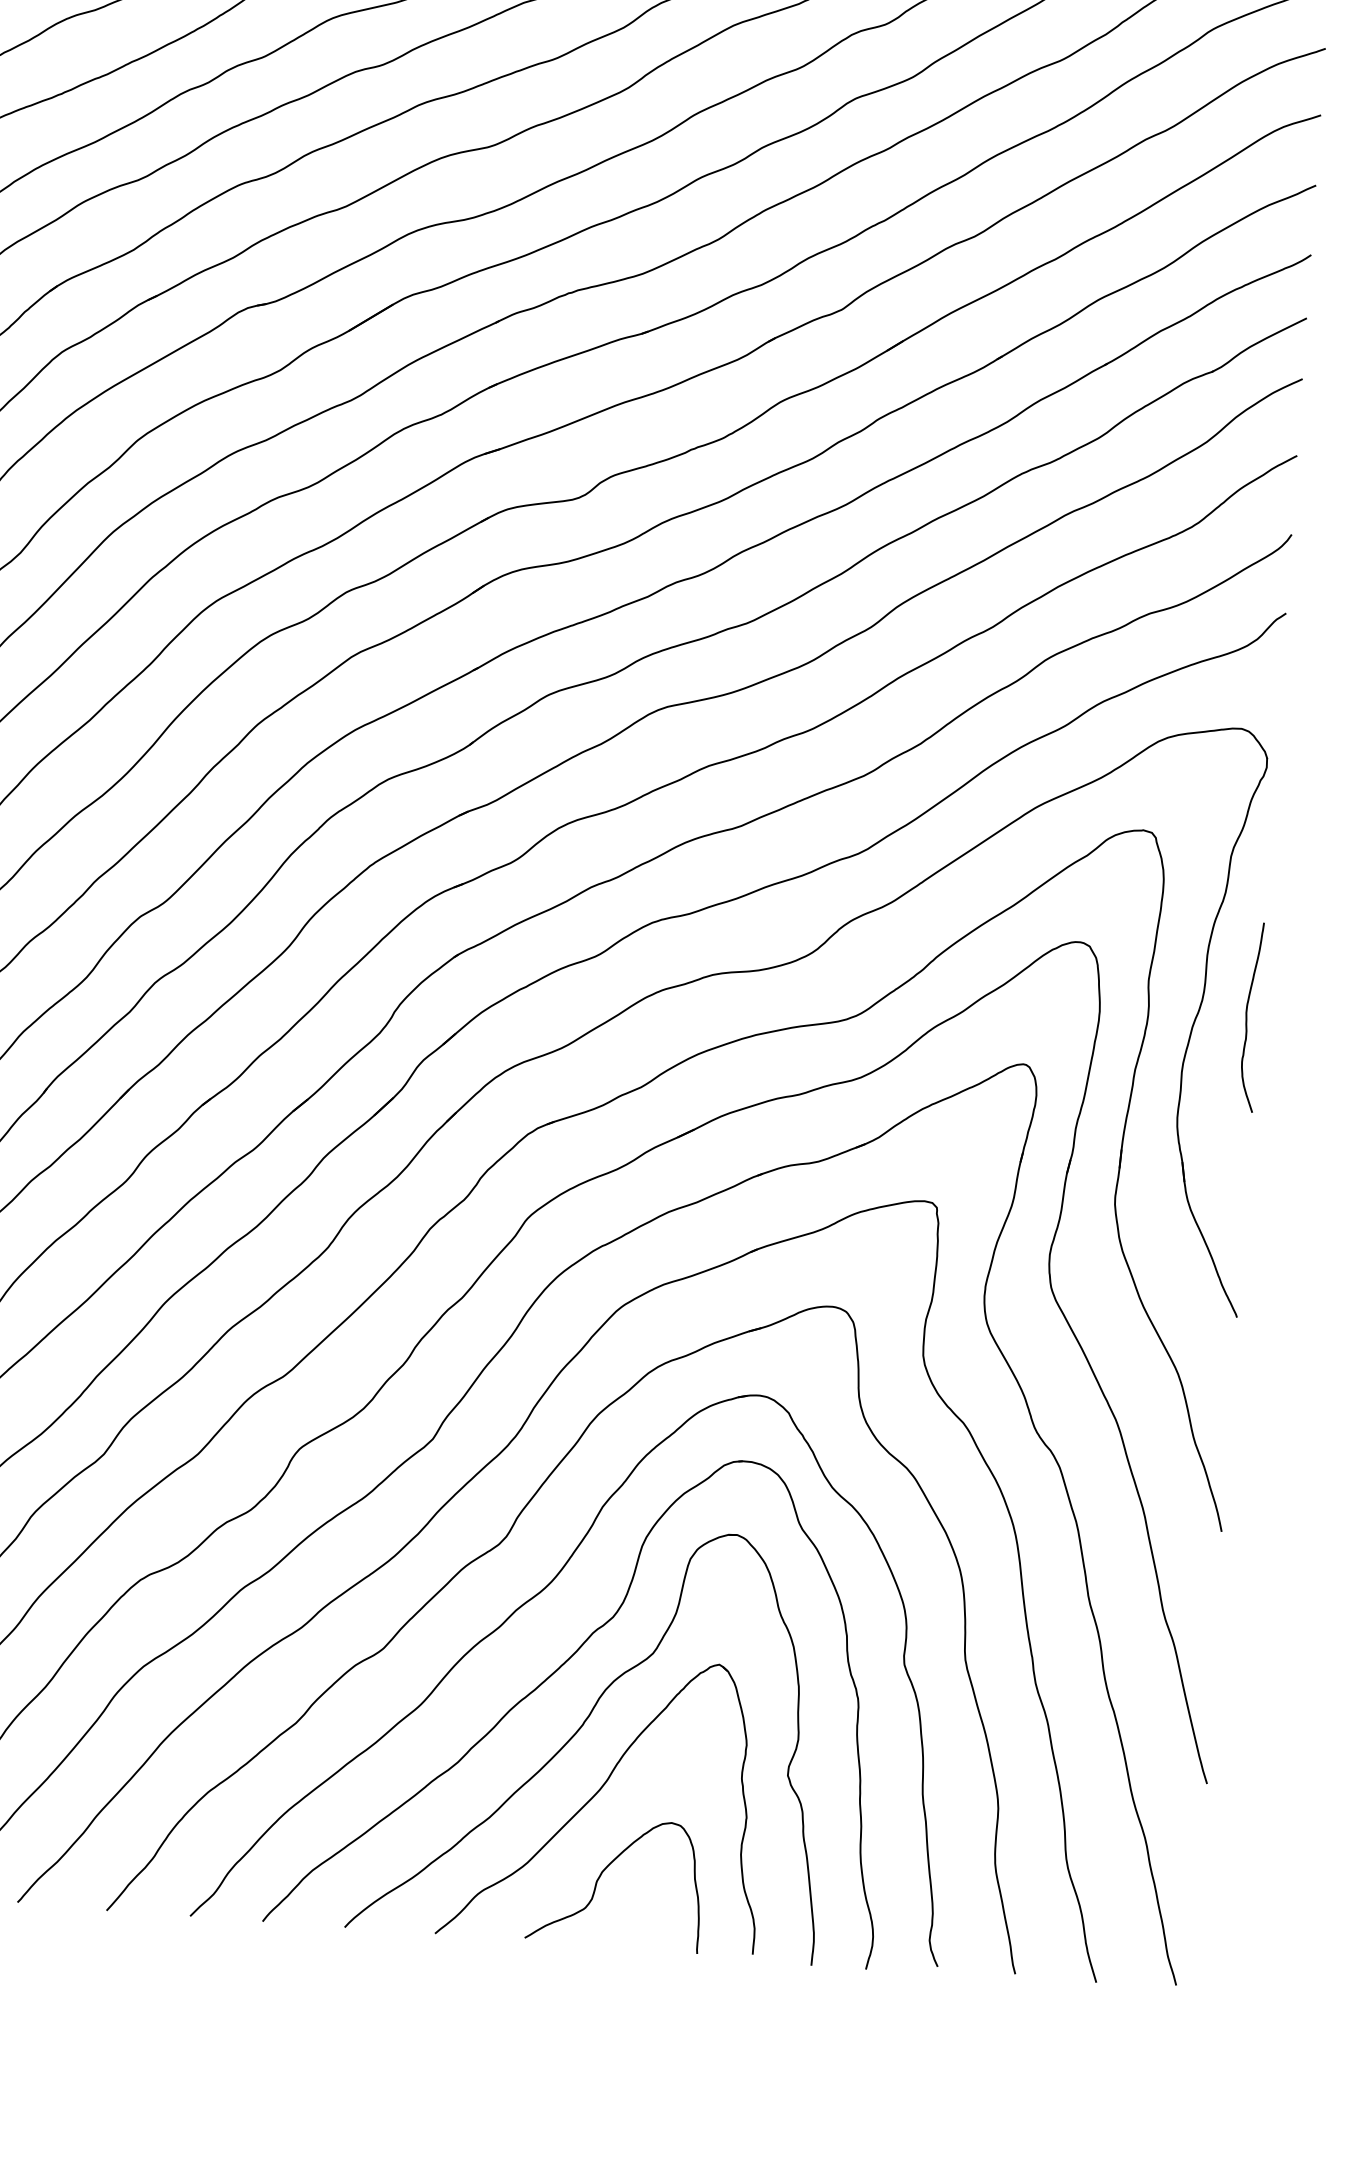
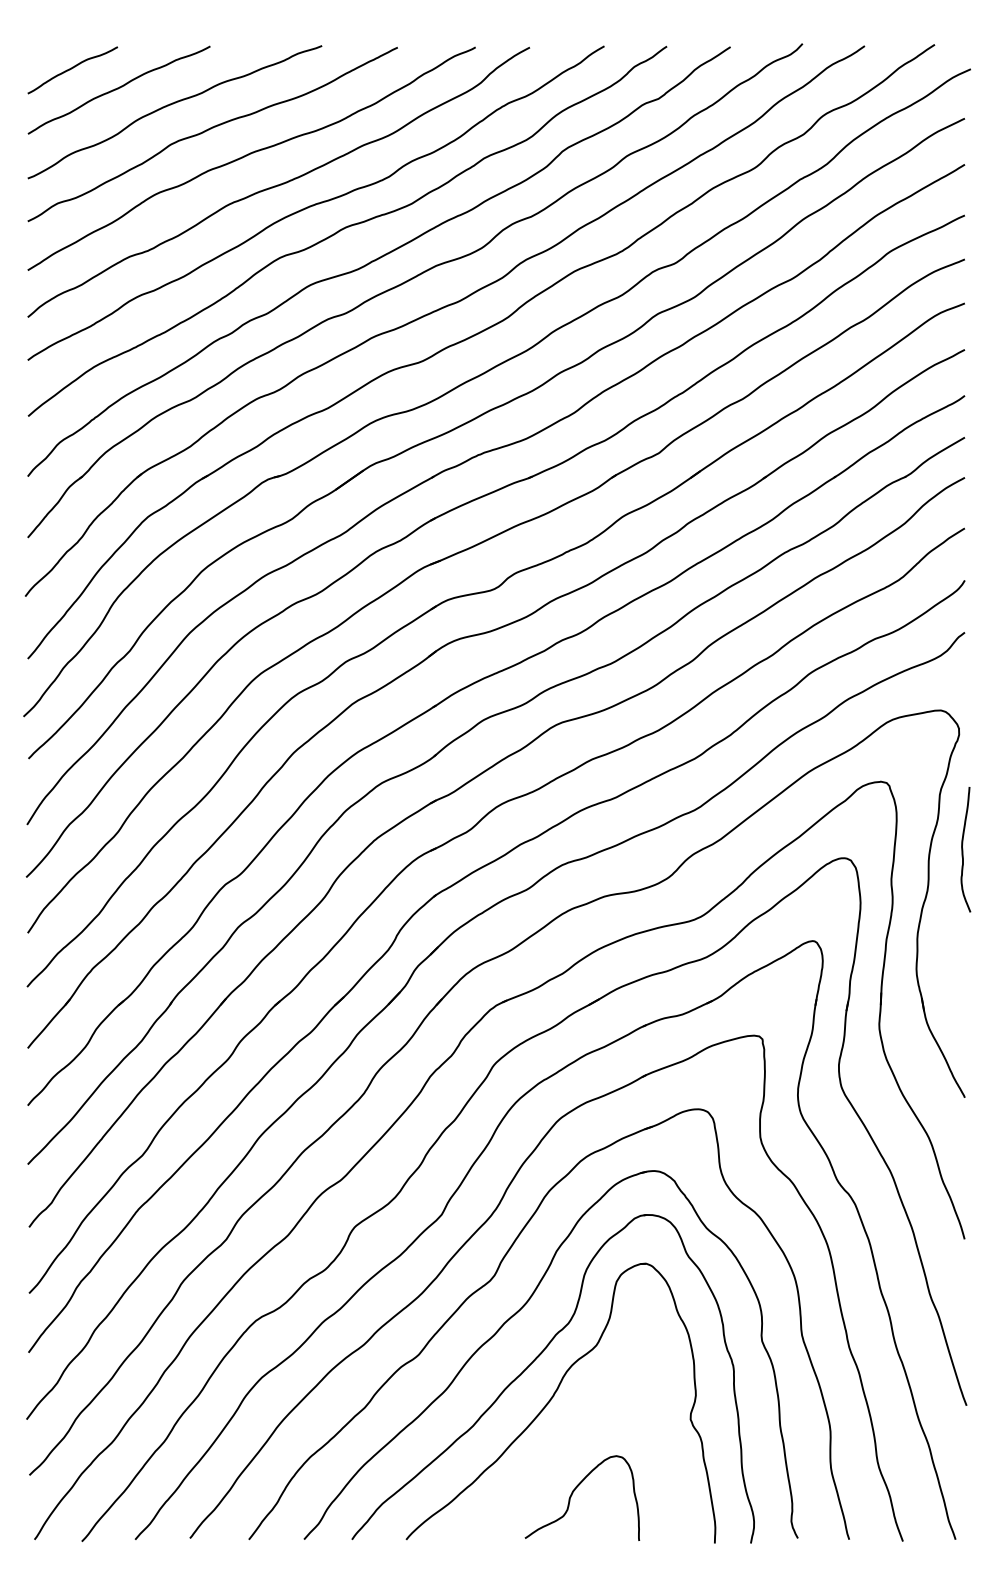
curve: (1248, 1016) -> (963, 849), moved
part: (603, 1800) -> (570, 1444), removed

